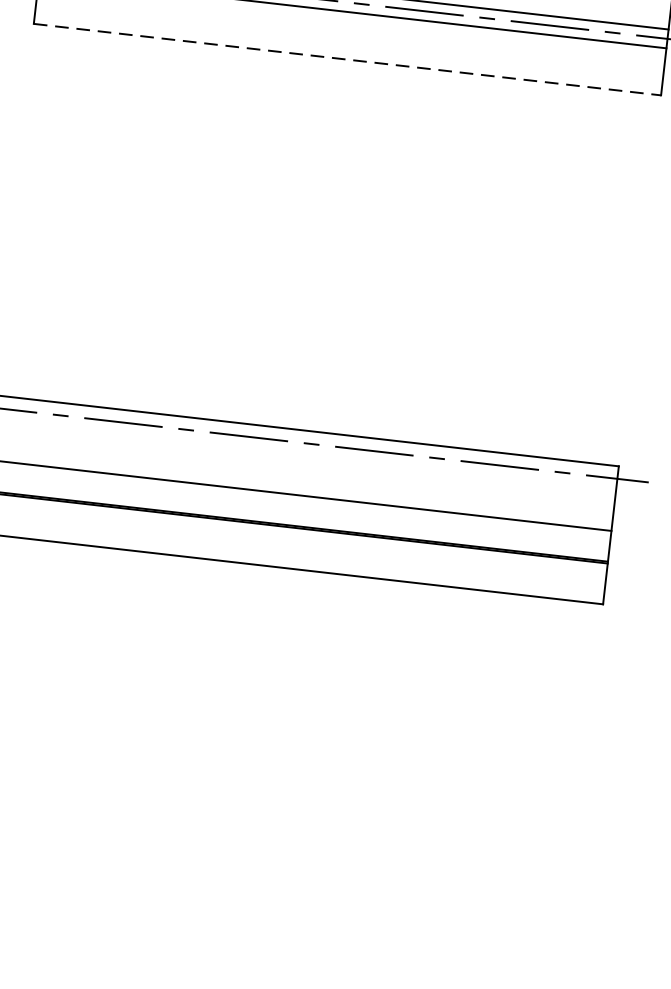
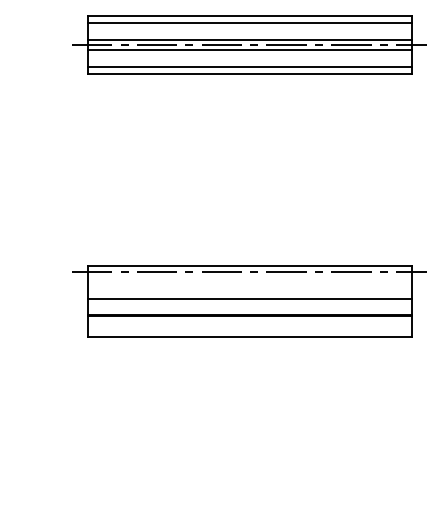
line: (349, 46) -> (250, 67), added
line: (348, 60) -> (250, 74), dashed -> solid

